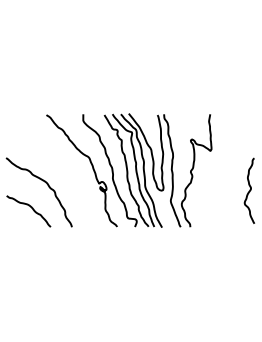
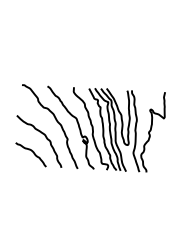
curve: (62, 164) -> (57, 122), added

